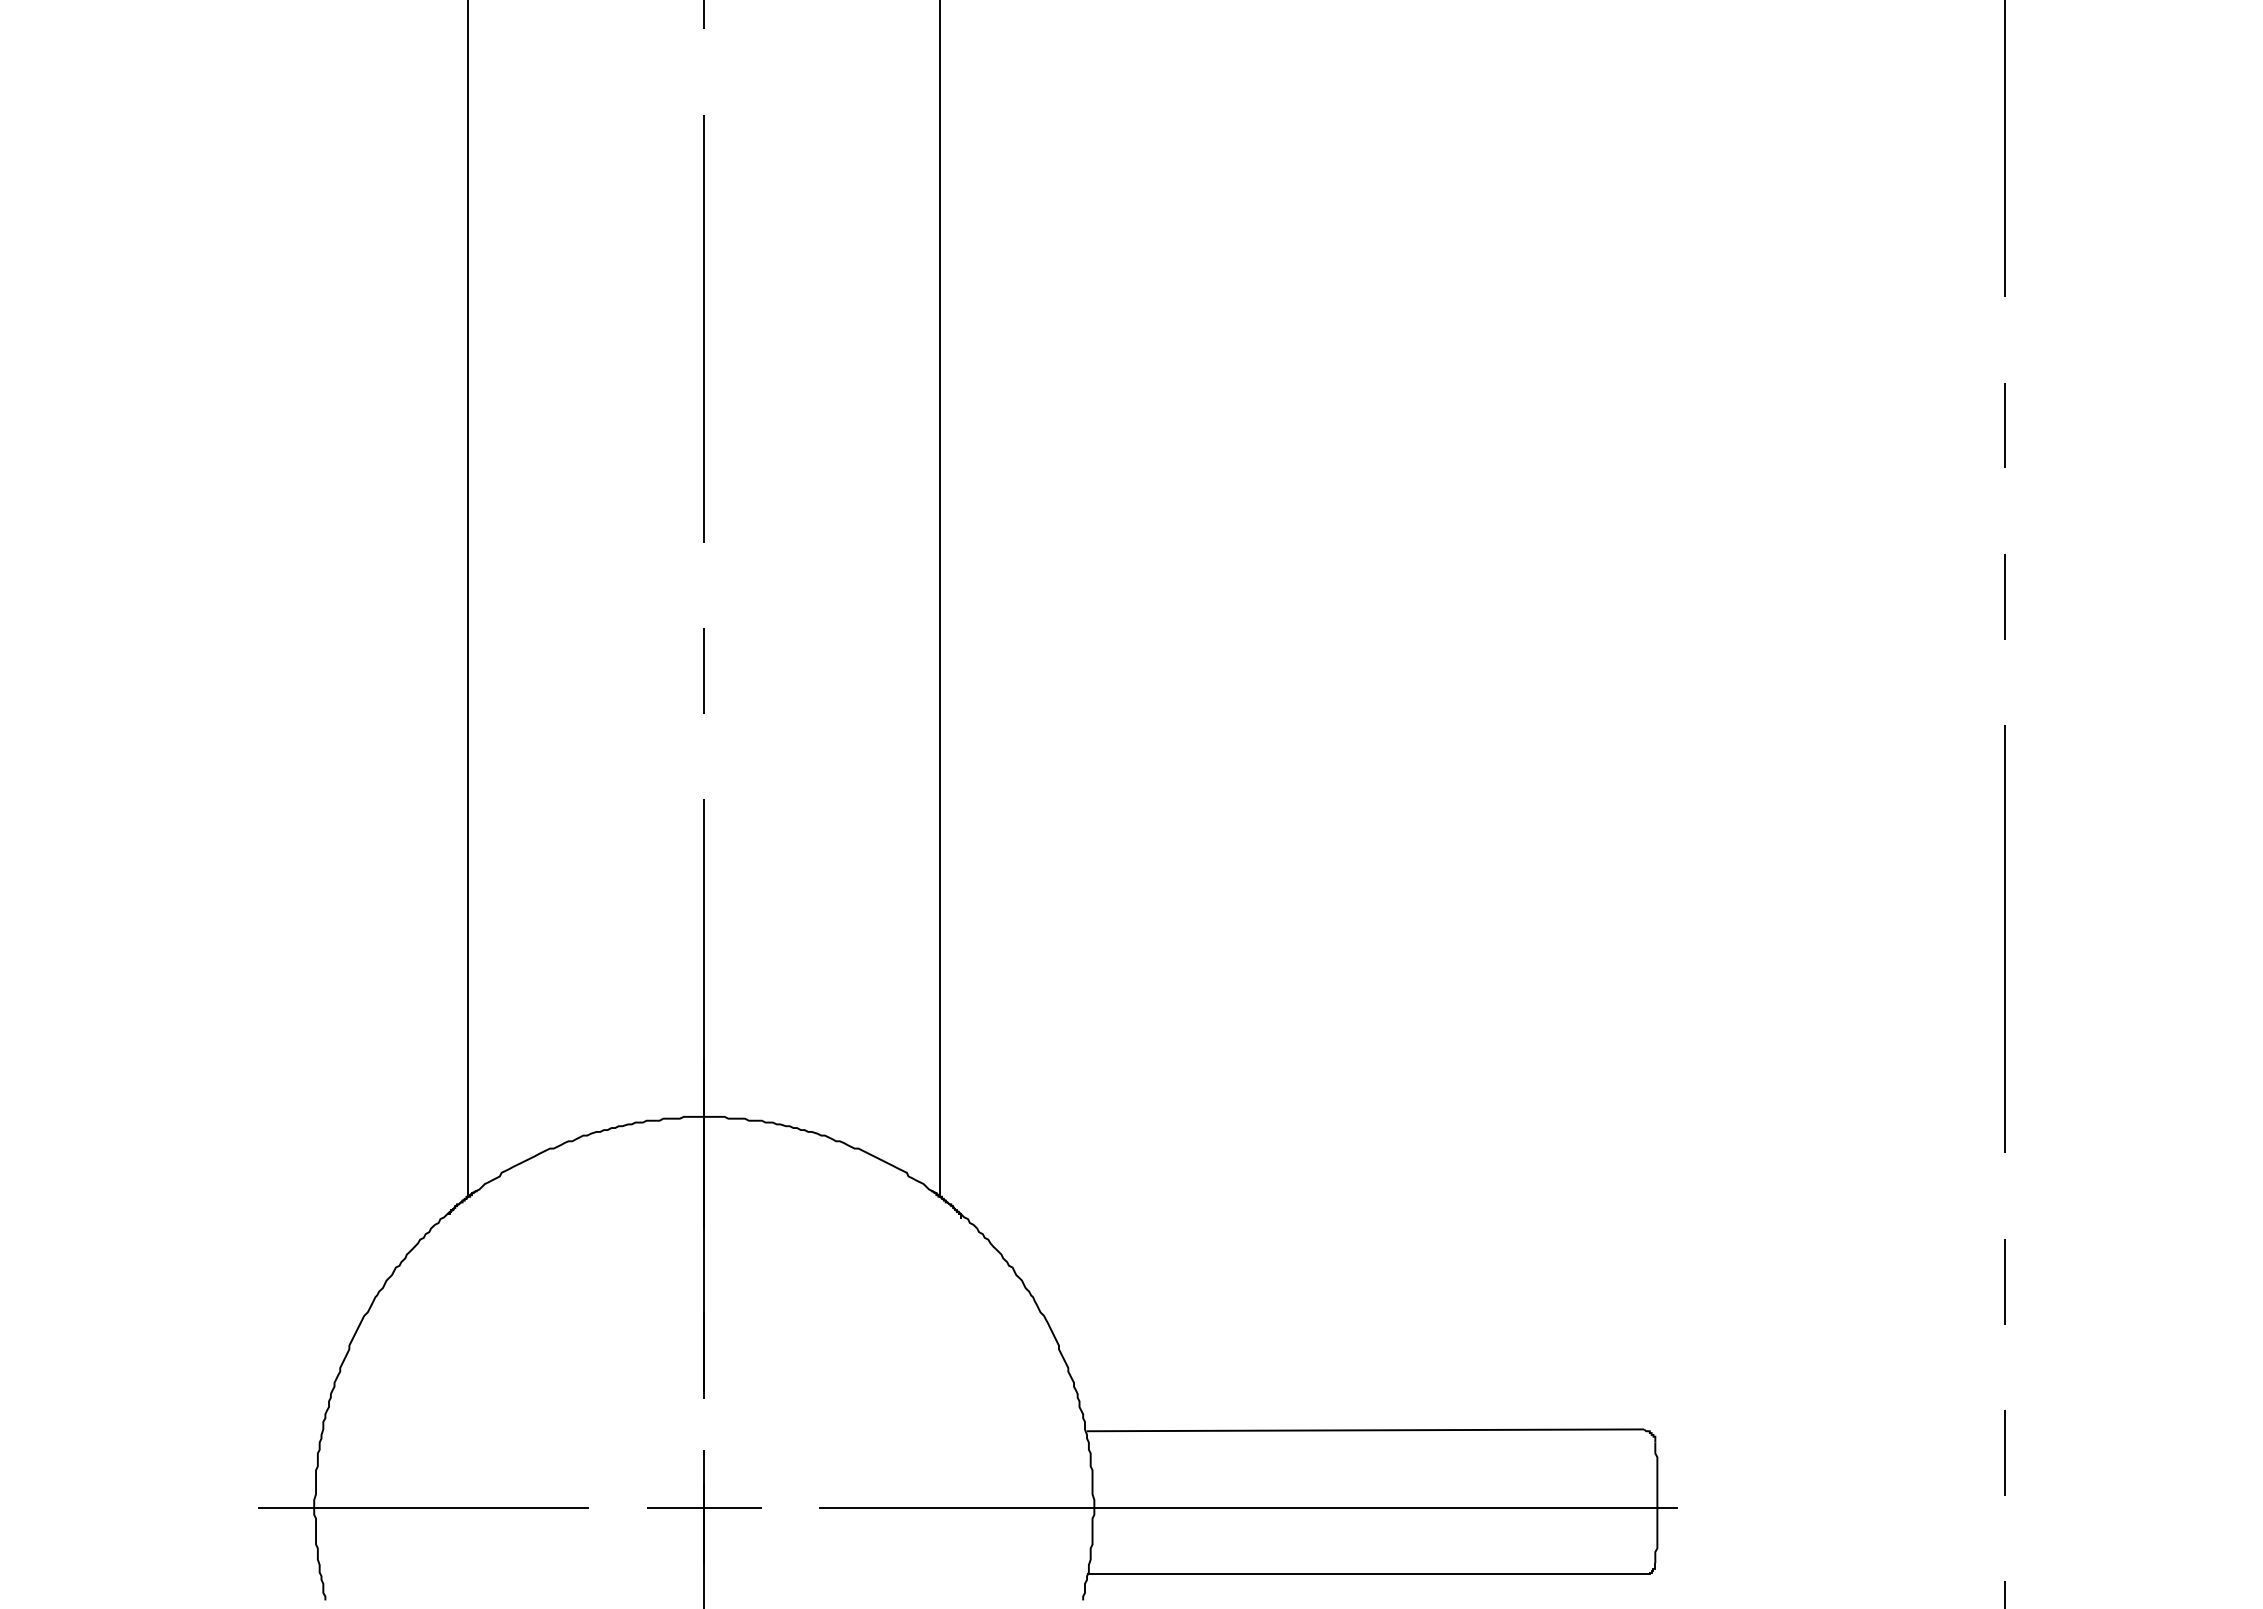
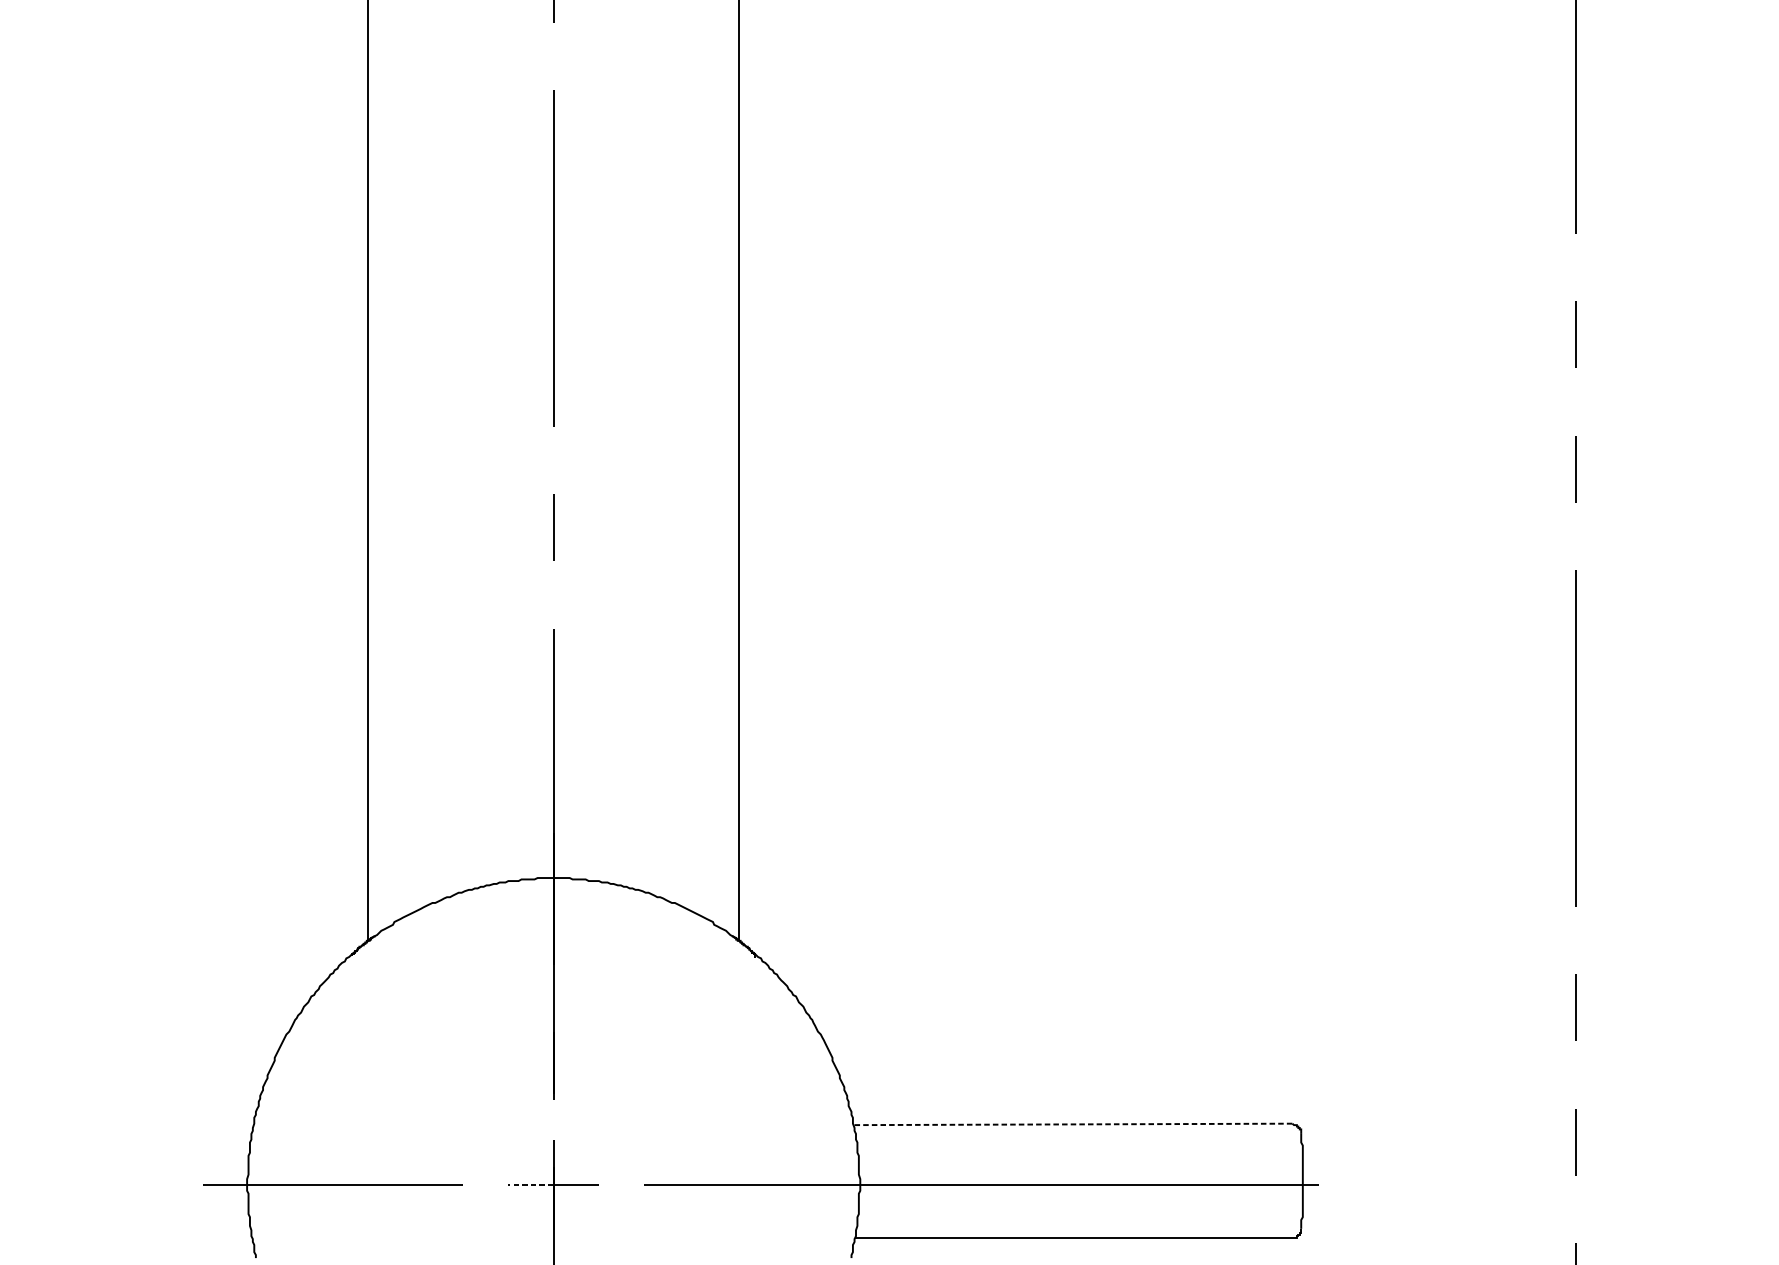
line: (1365, 1430) -> (1073, 1124), solid -> dashed
line: (675, 1507) -> (531, 1185), solid -> dashed

